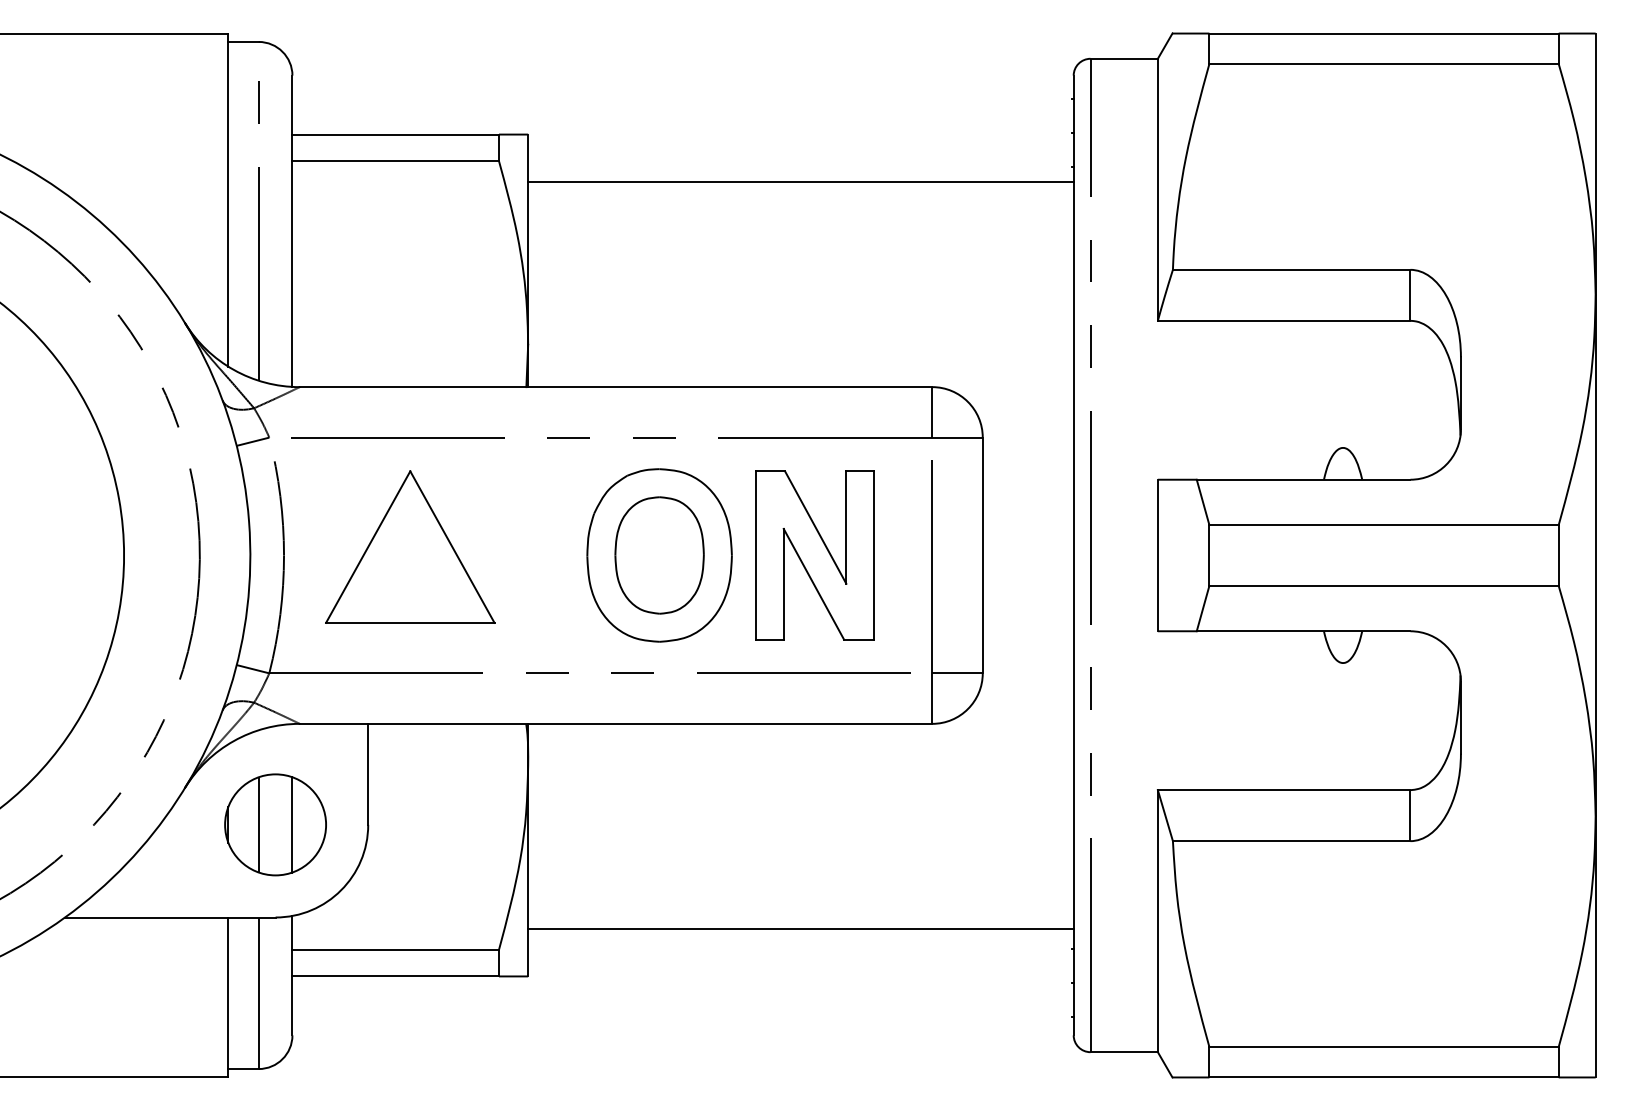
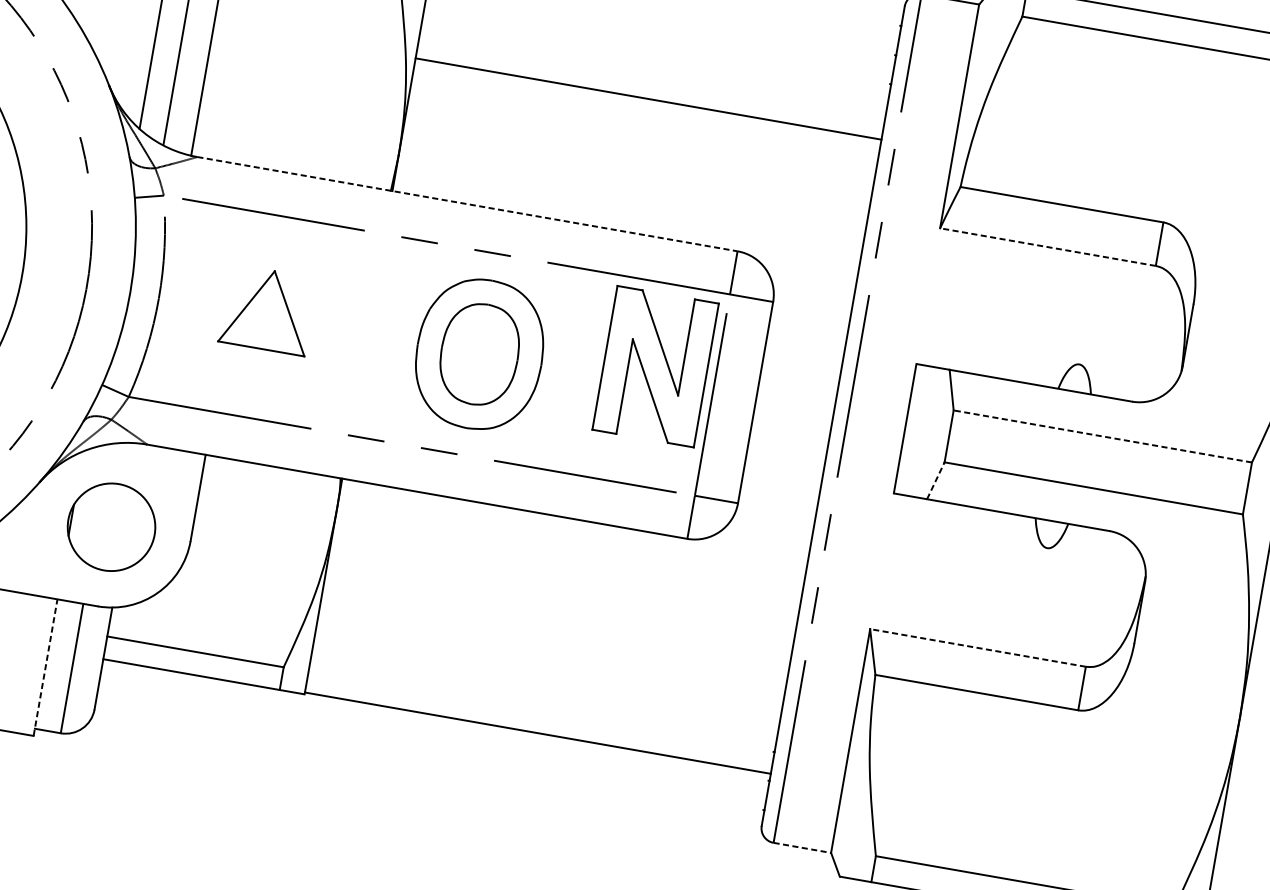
line: (800, 181) -> (648, 98), moved
line: (1283, 320) -> (1047, 246), solid -> dashed
line: (616, 387) -> (467, 204), solid -> dashed
line: (1384, 525) -> (1103, 436), solid -> dashed
part: (410, 546) -> (268, 309), size x0.6
part: (814, 555) -> (655, 366), moved
line: (1203, 608) -> (936, 480), solid -> dashed
line: (1283, 790) -> (977, 648), solid -> dashed
line: (258, 824) -> (96, 524), removed
line: (292, 824) -> (126, 529), removed
line: (800, 929) -> (537, 733), moved
line: (228, 997) -> (45, 667), solid -> dashed
line: (1124, 1052) -> (802, 848), solid -> dashed

